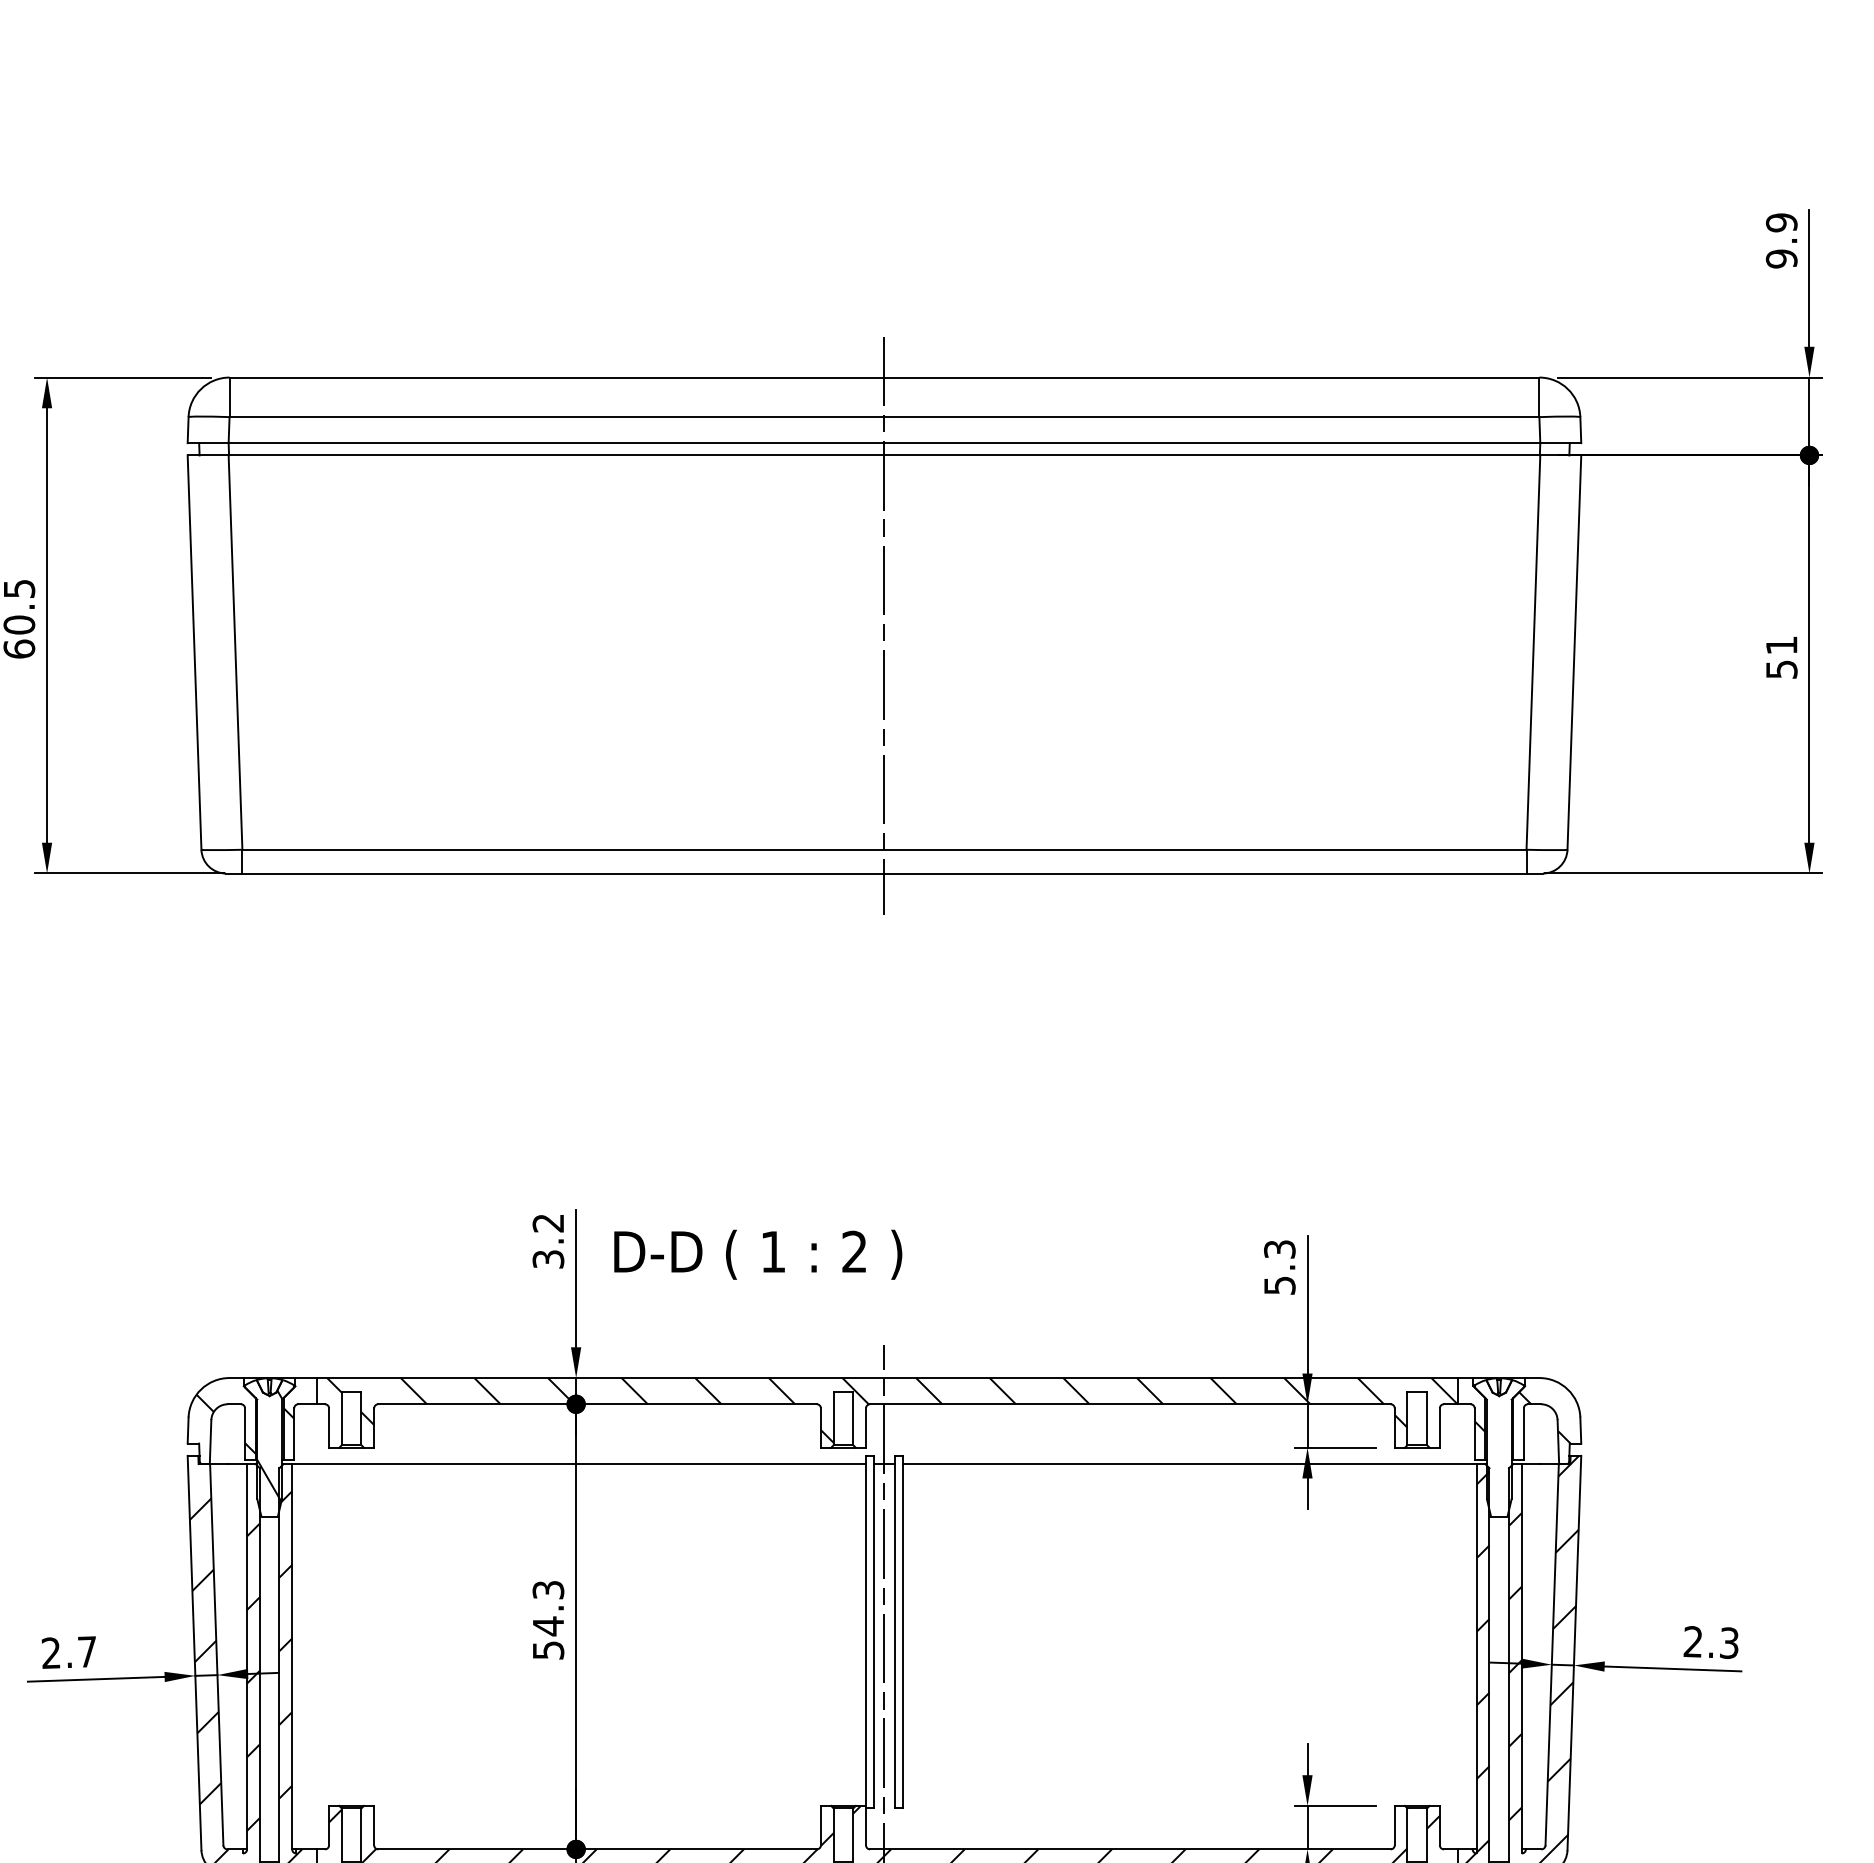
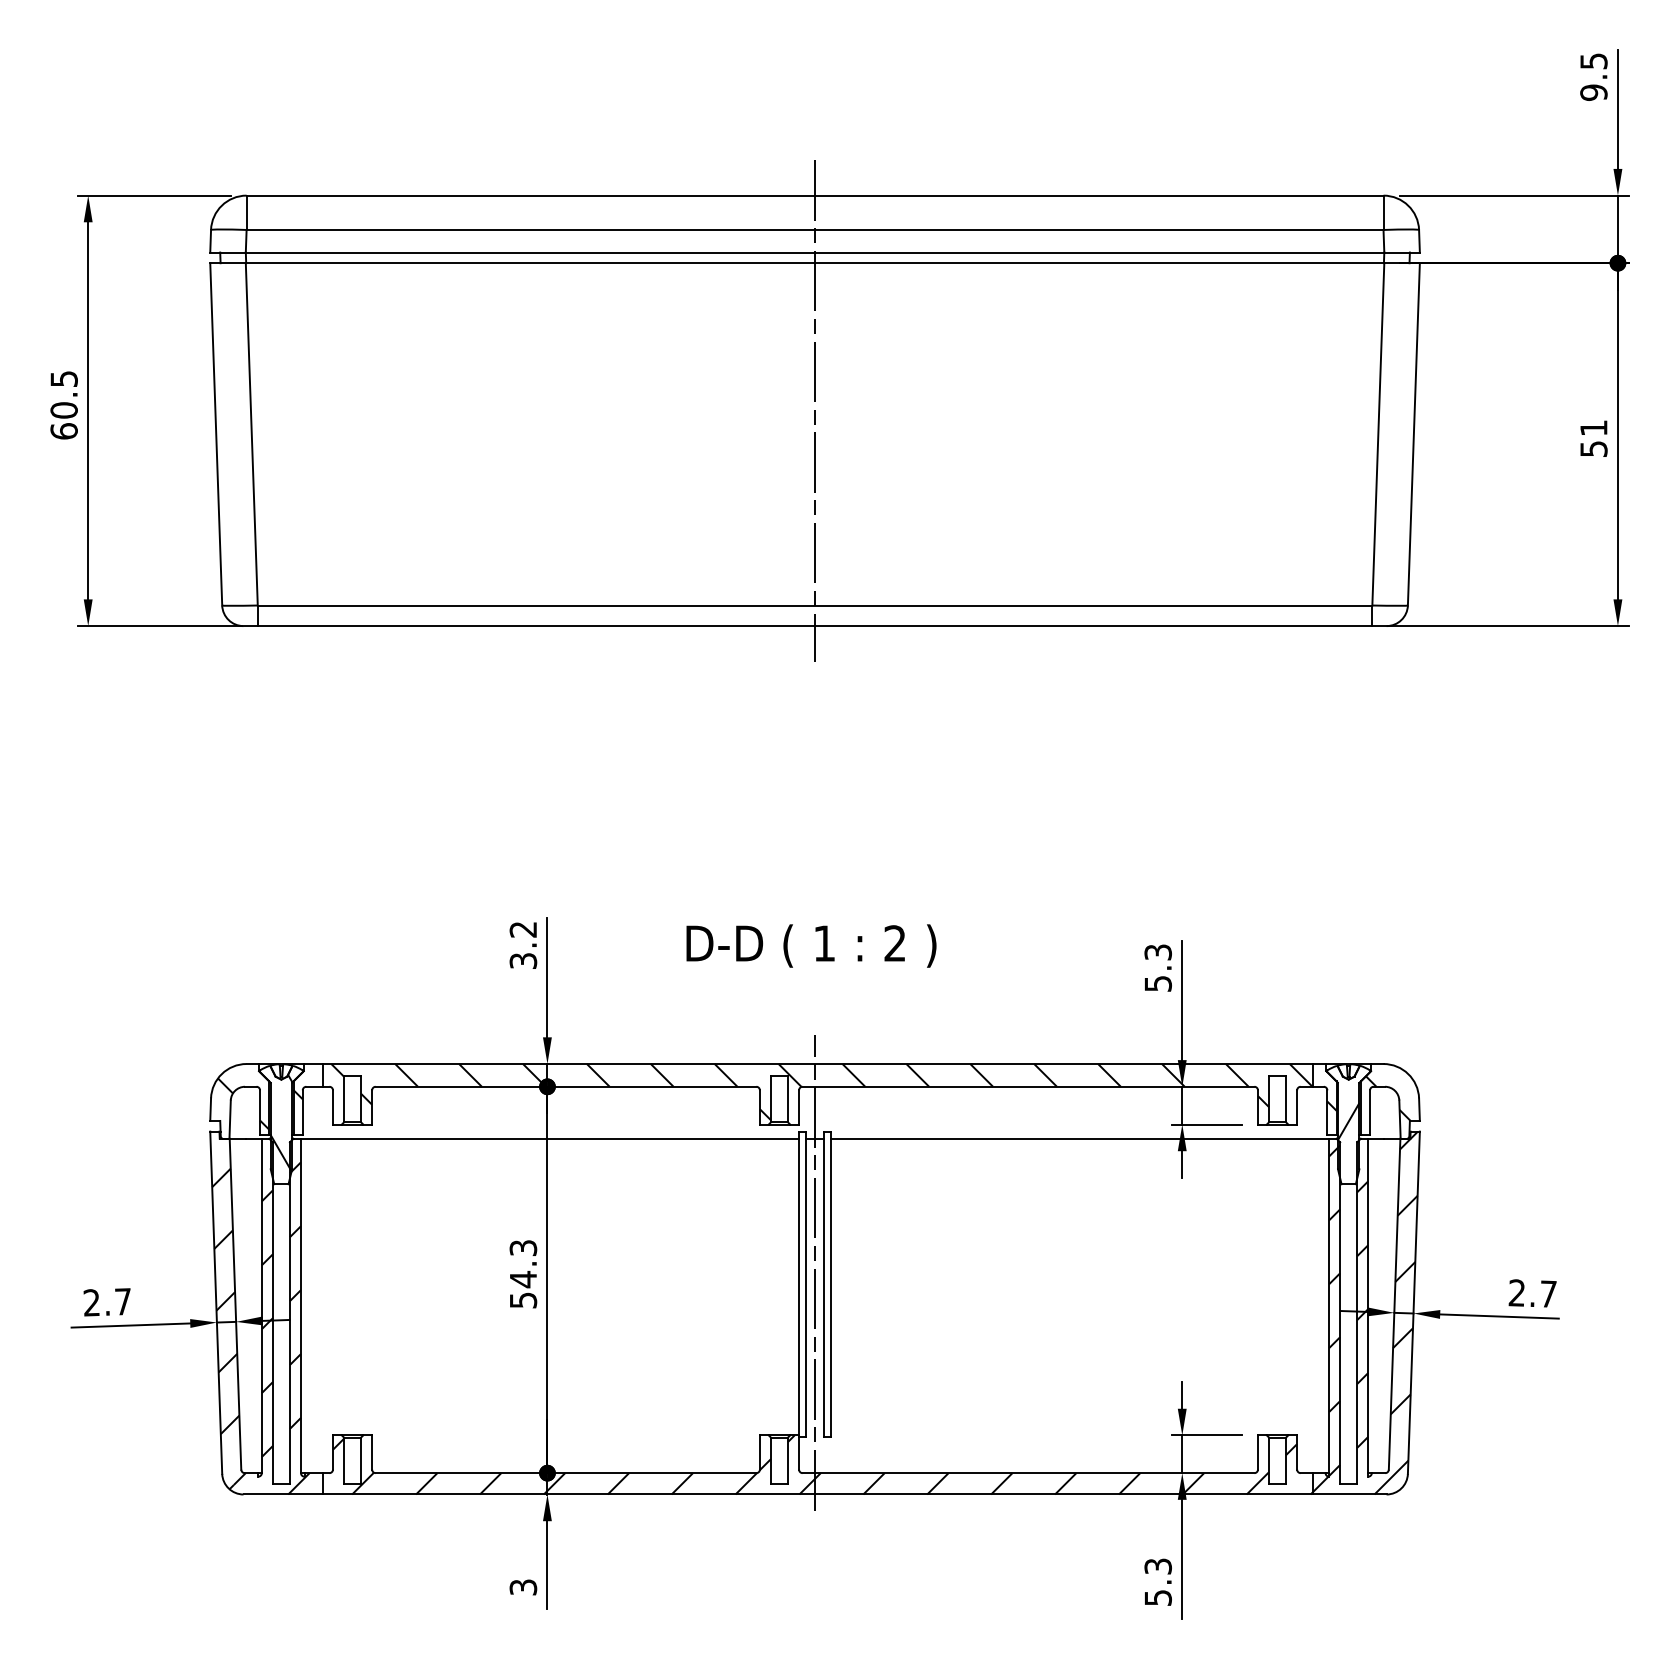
text: (1781, 223) -> (1593, 61), 9.9 -> 9.5
text: (758, 1254) -> (811, 945), moved
hatch: (1499, 1444) -> (1348, 1121), added
text: (1729, 1642) -> (1548, 1293), 2.3 -> 2.7

